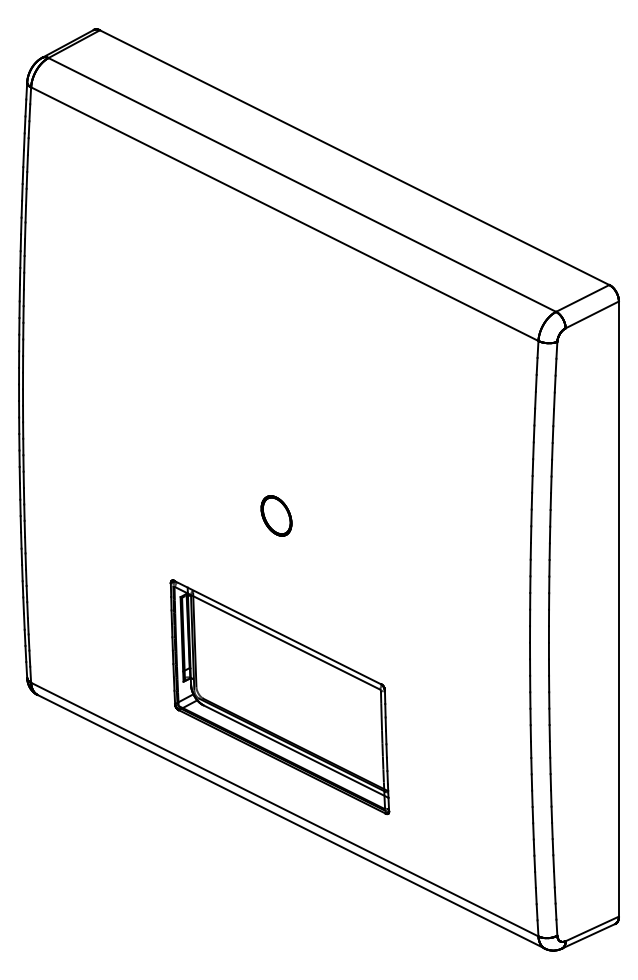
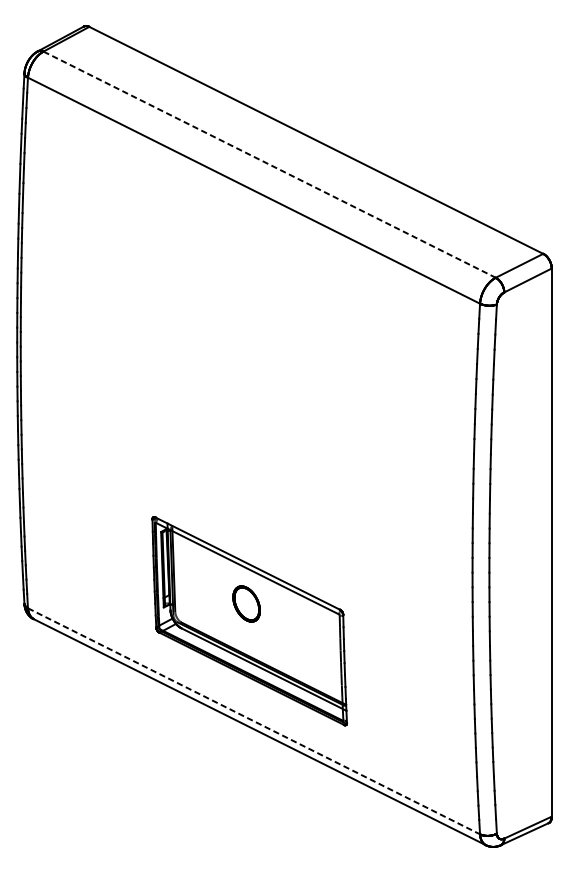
line: (302, 184) -> (269, 164), solid -> dashed
part: (276, 515) -> (246, 603), moved
line: (284, 809) -> (253, 721), solid -> dashed

